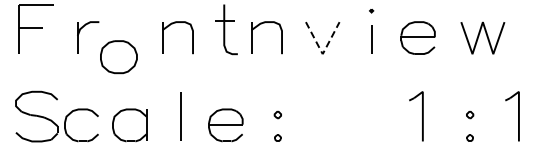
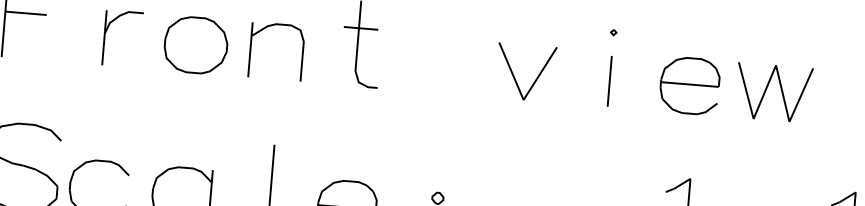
part: (258, 26) -> (417, 43), removed
line: (479, 36) -> (768, 89), moved
line: (322, 54) -> (523, 100), dashed -> solid
part: (118, 57) -> (195, 45), moved

